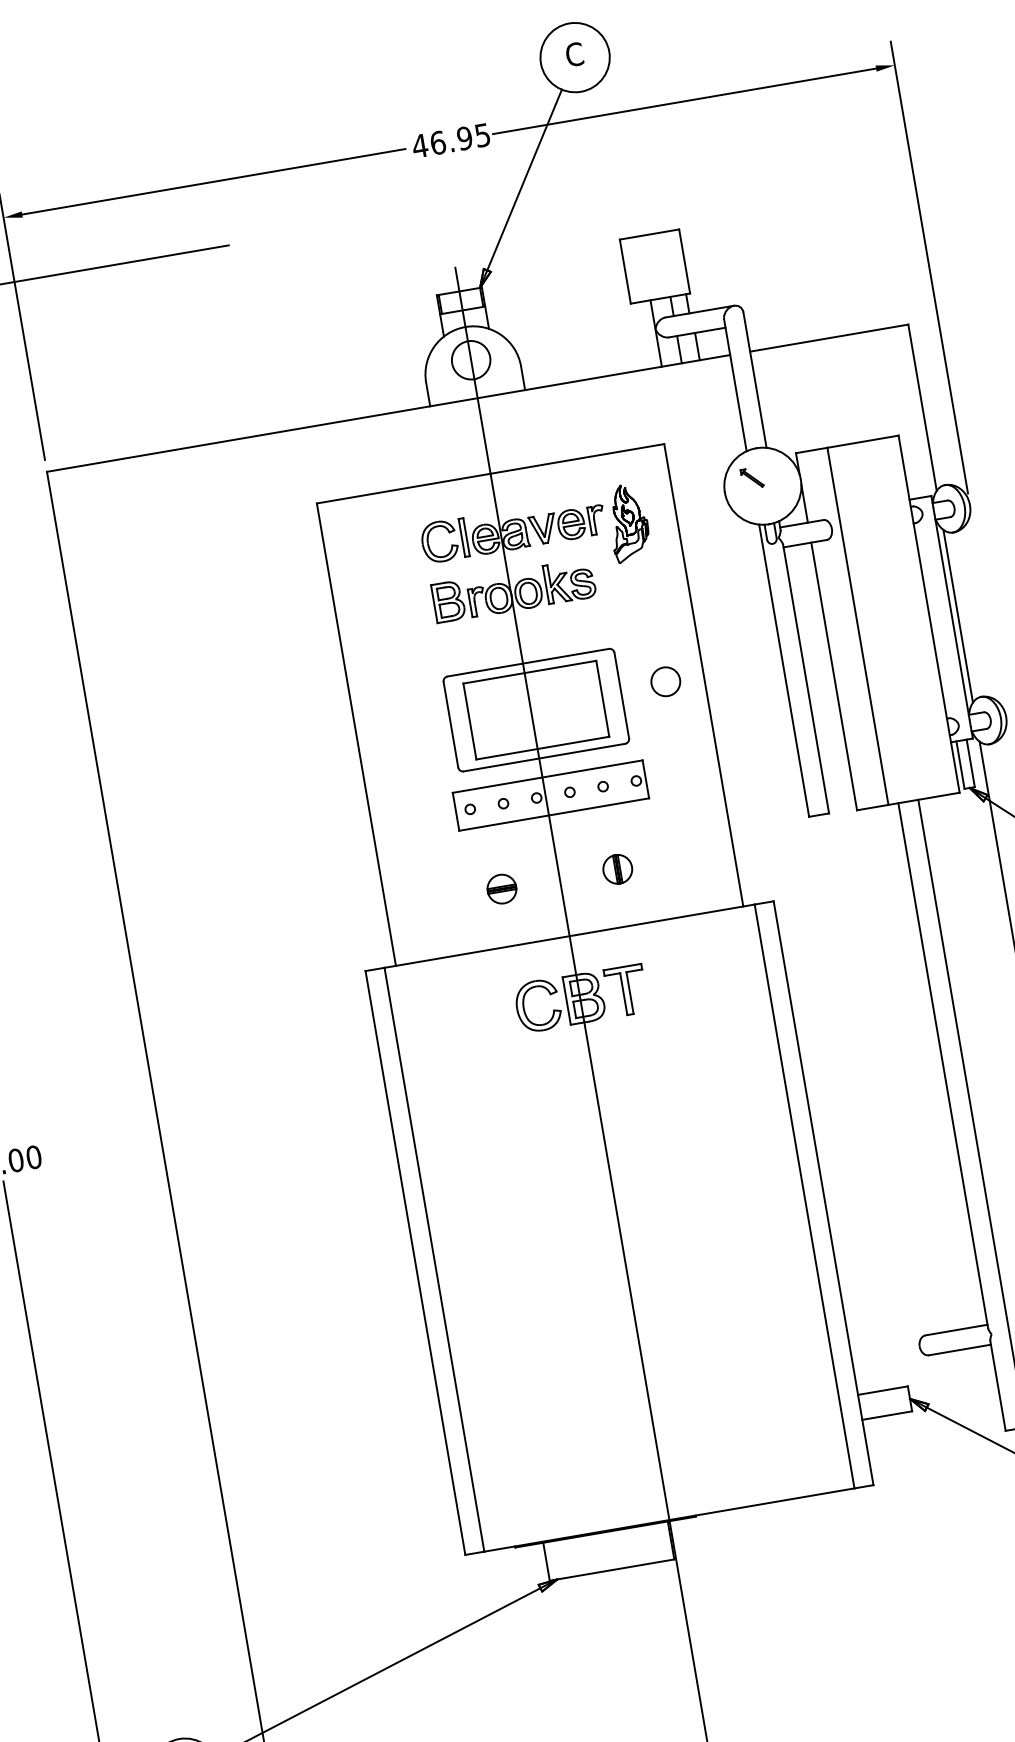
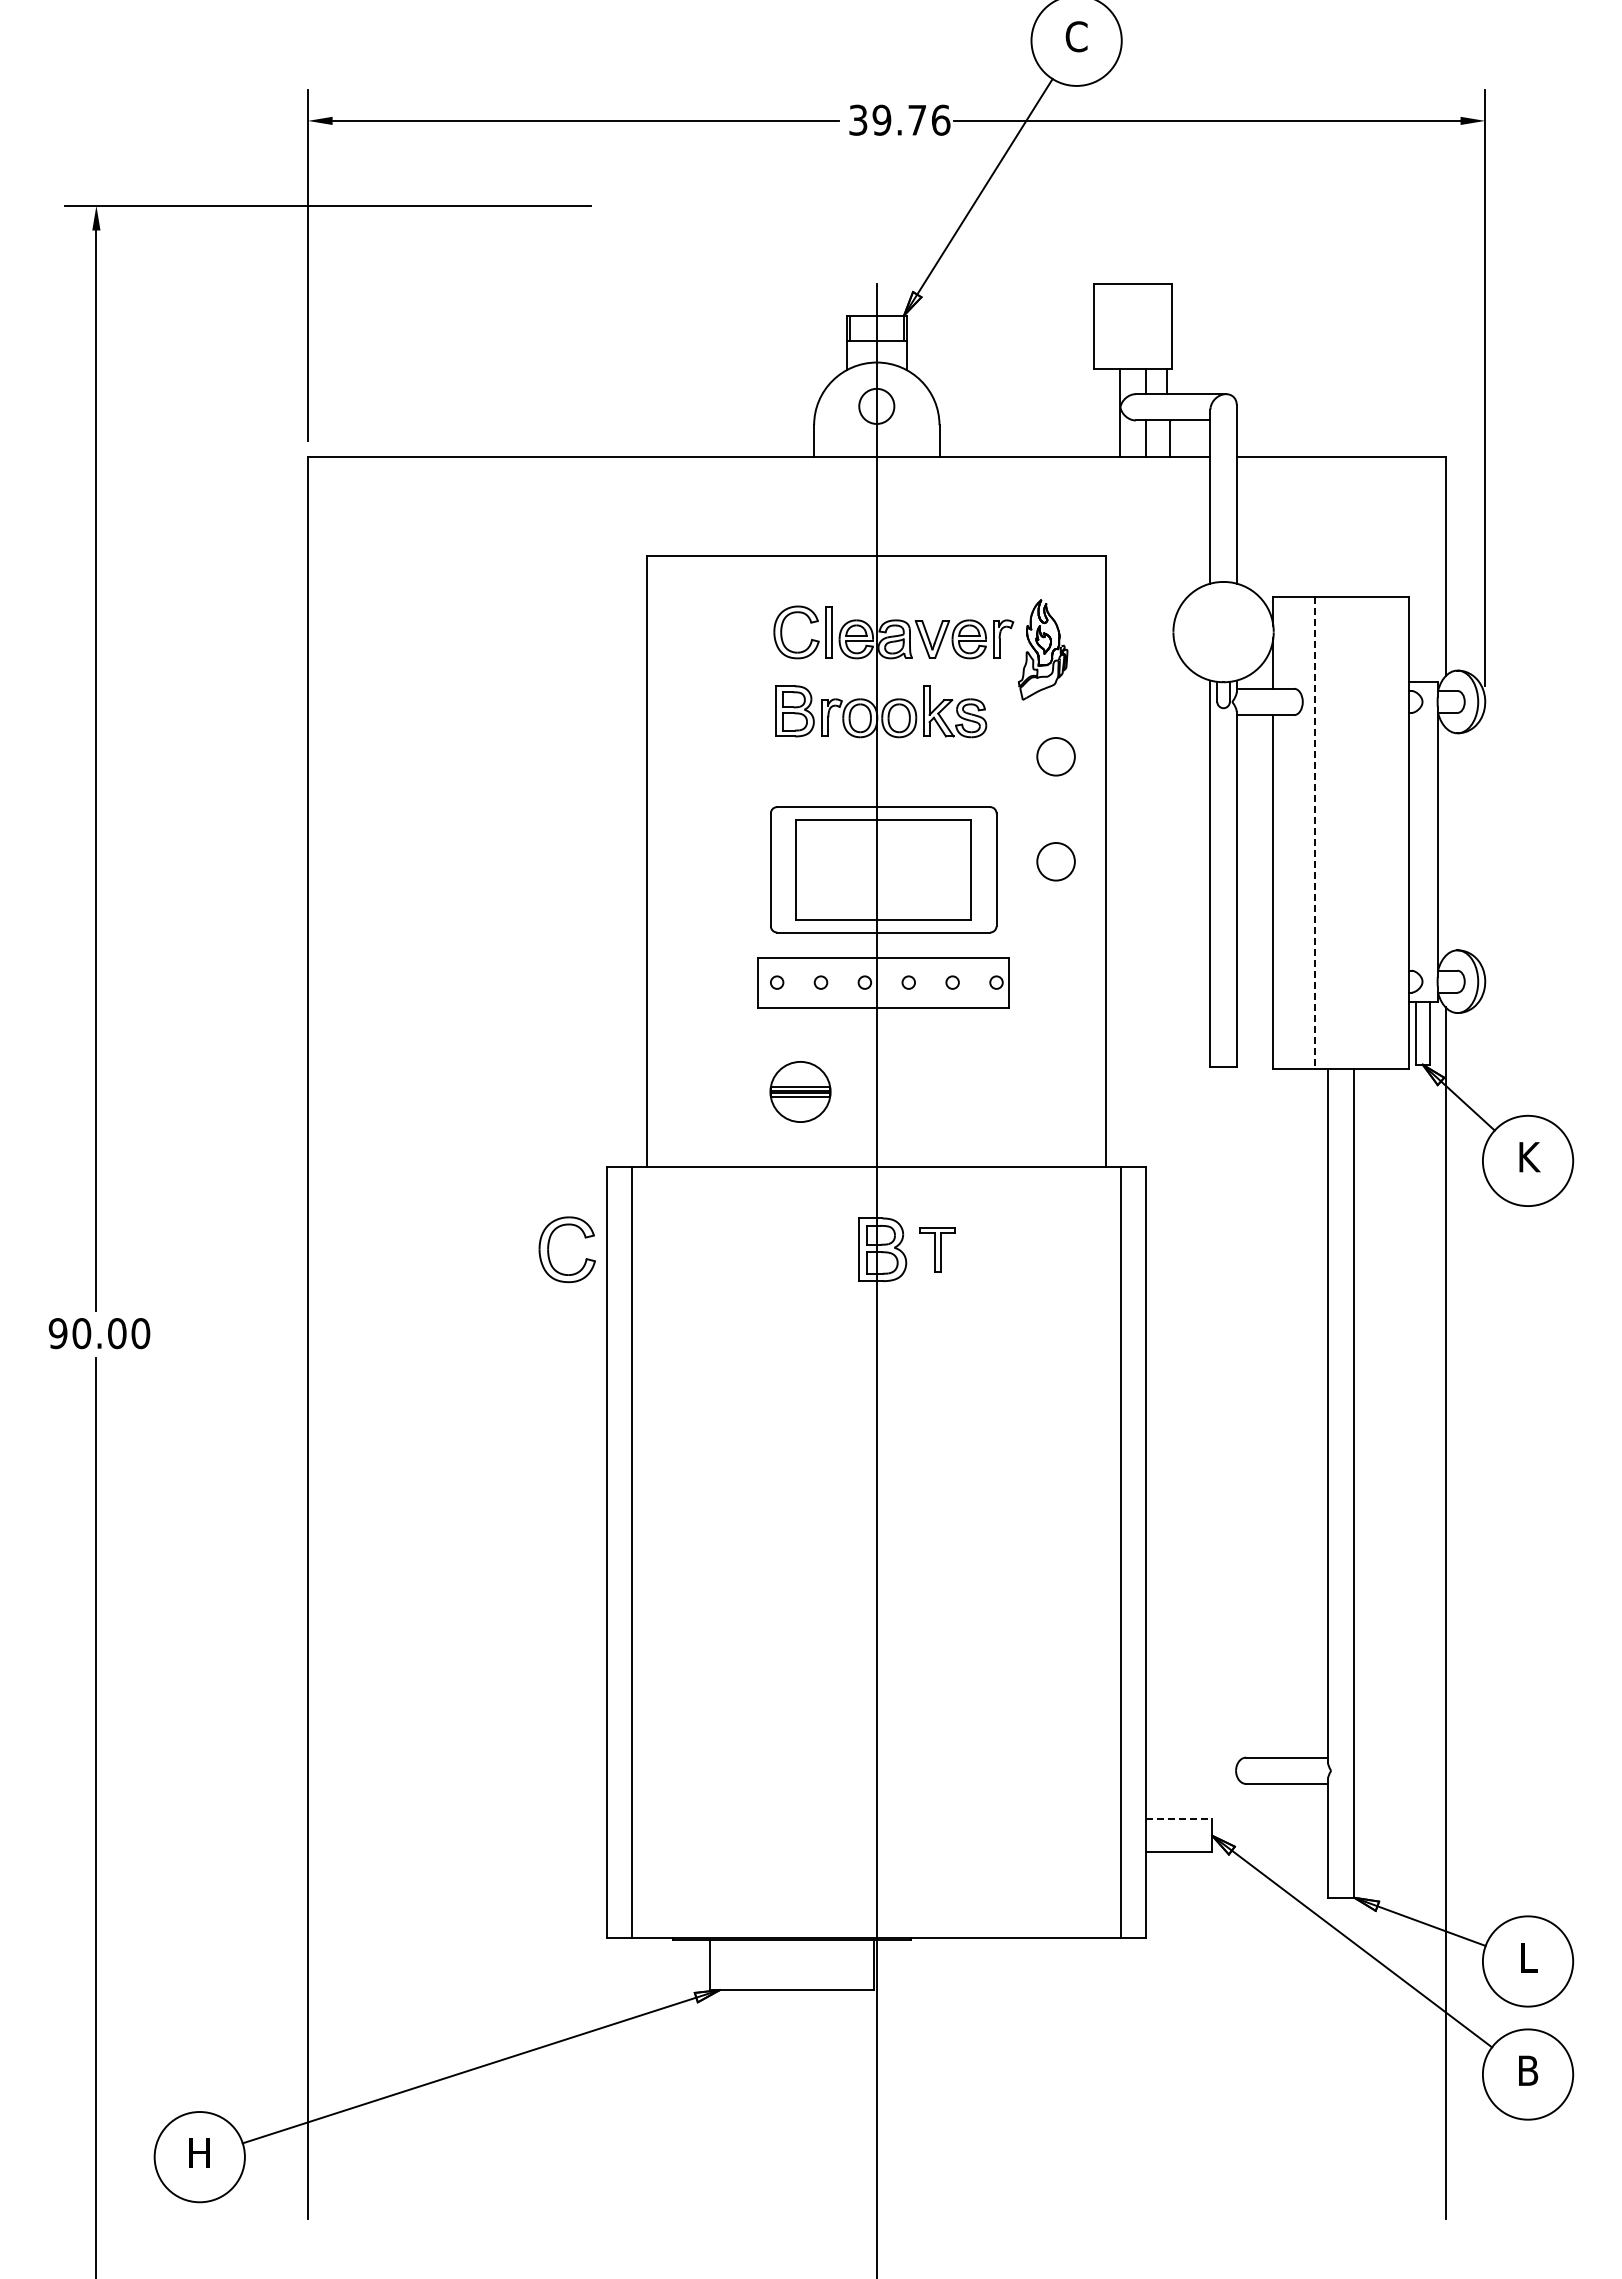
text: (451, 140) -> (899, 119), 46.95 -> 39.76
circle: (470, 360) -> (876, 406), size x0.7
part: (752, 478) -> (1211, 619), removed
circle: (651, 602) -> (1055, 756), added
line: (957, 616) -> (1445, 841), removed
line: (857, 626) -> (1314, 832), solid -> dashed
part: (617, 869) -> (952, 1091), removed
part: (501, 888) -> (799, 1091), size x1.6
part: (626, 990) -> (937, 1249), size x0.7
part: (524, 1006) -> (549, 1247), moved
line: (883, 1390) -> (1179, 1819), solid -> dashed

